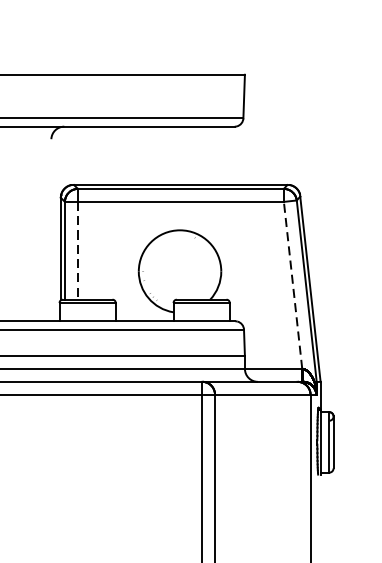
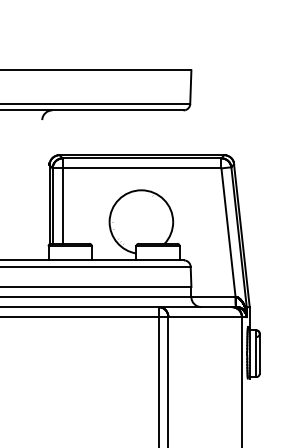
line: (77, 251) -> (62, 206), dashed -> solid
line: (293, 285) -> (228, 232), dashed -> solid

